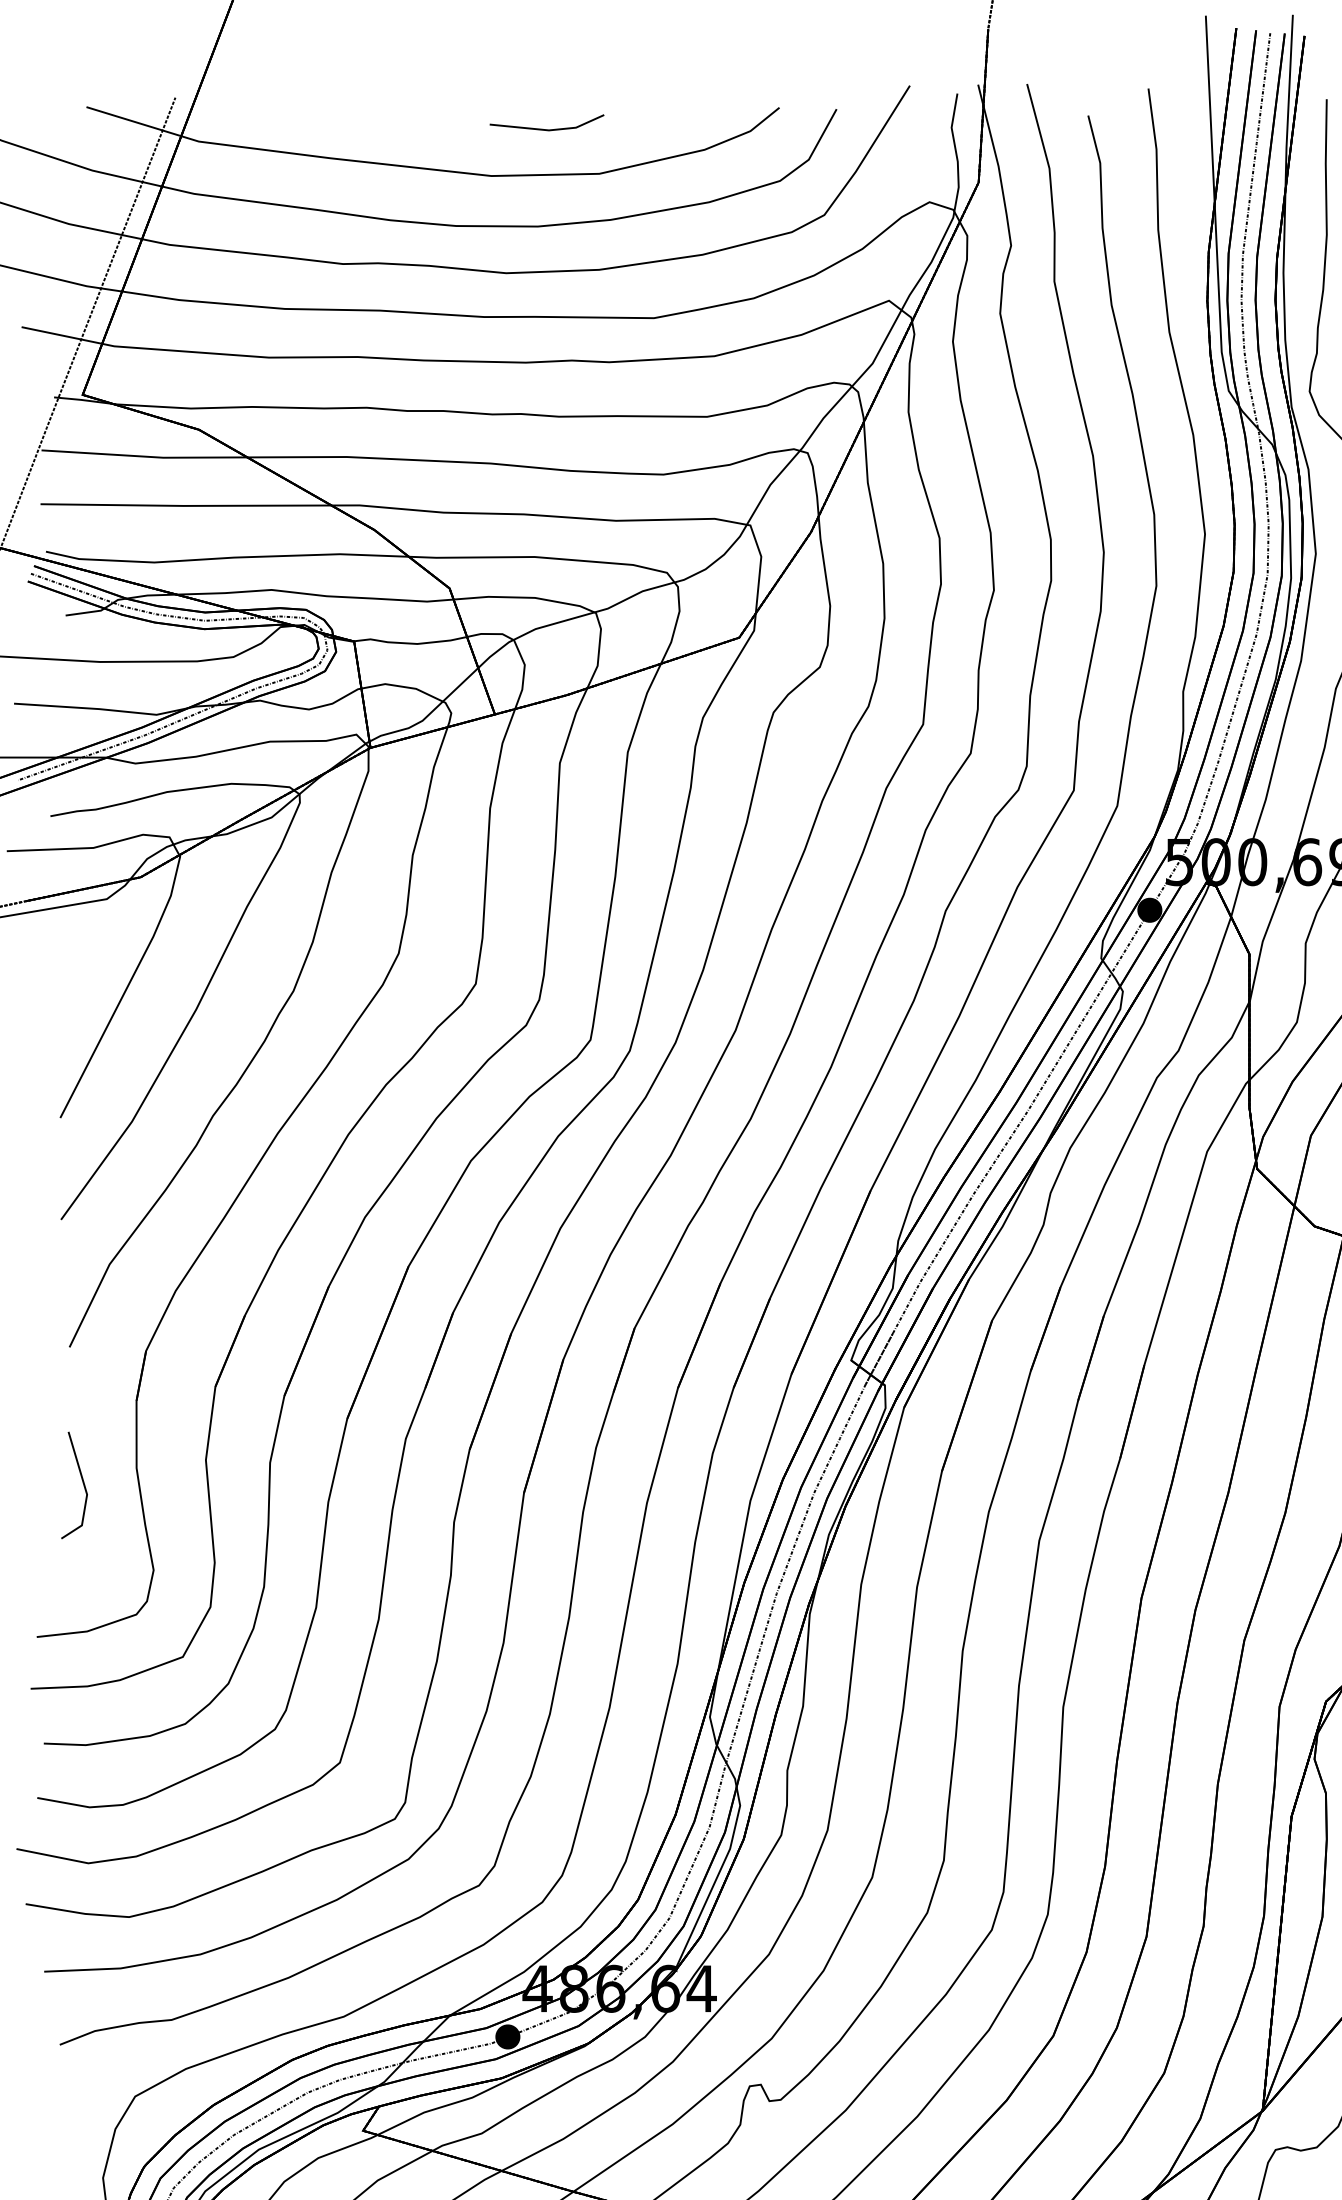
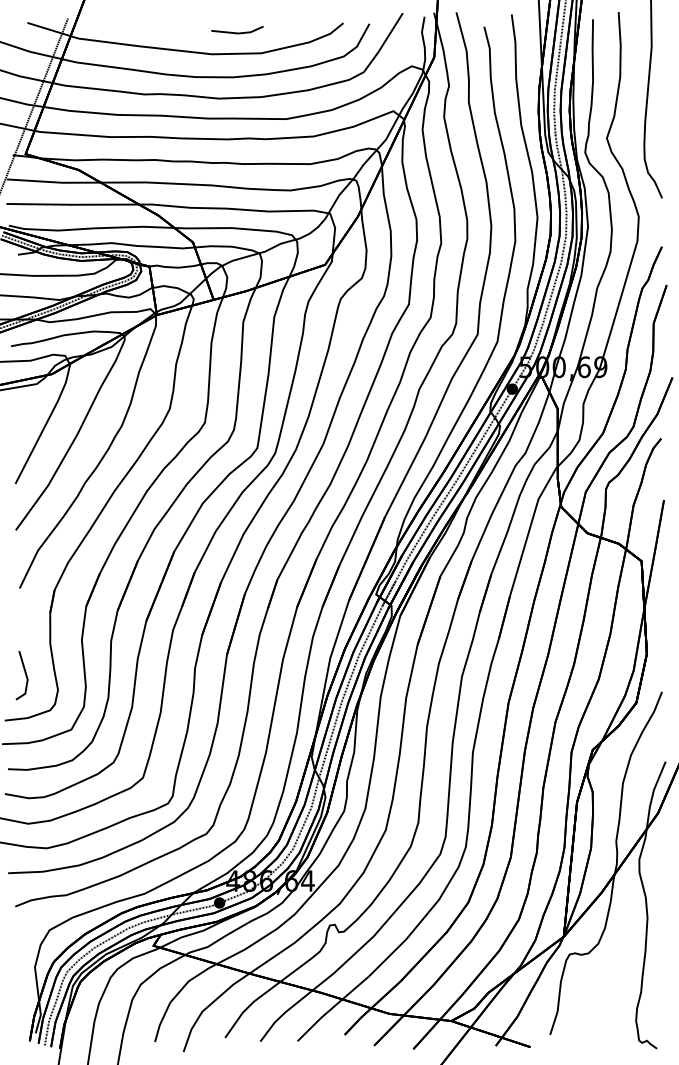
part: (73, 1485) -> (21, 675), moved

